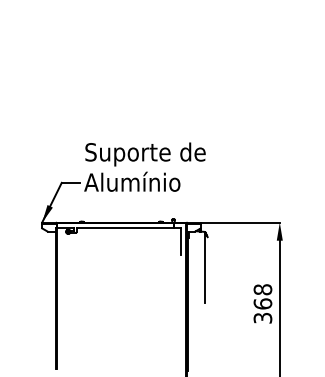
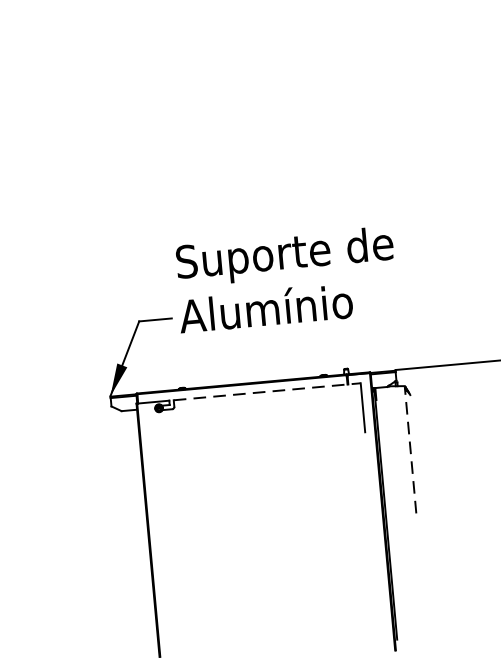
line: (129, 228) -> (268, 392), solid -> dashed
line: (205, 266) -> (411, 448), solid -> dashed

